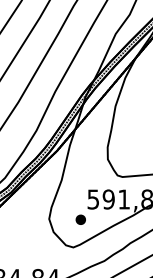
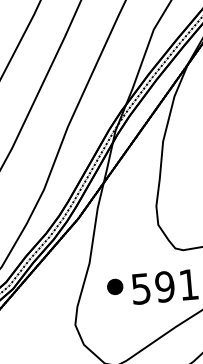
part: (80, 219) -> (114, 286), moved

